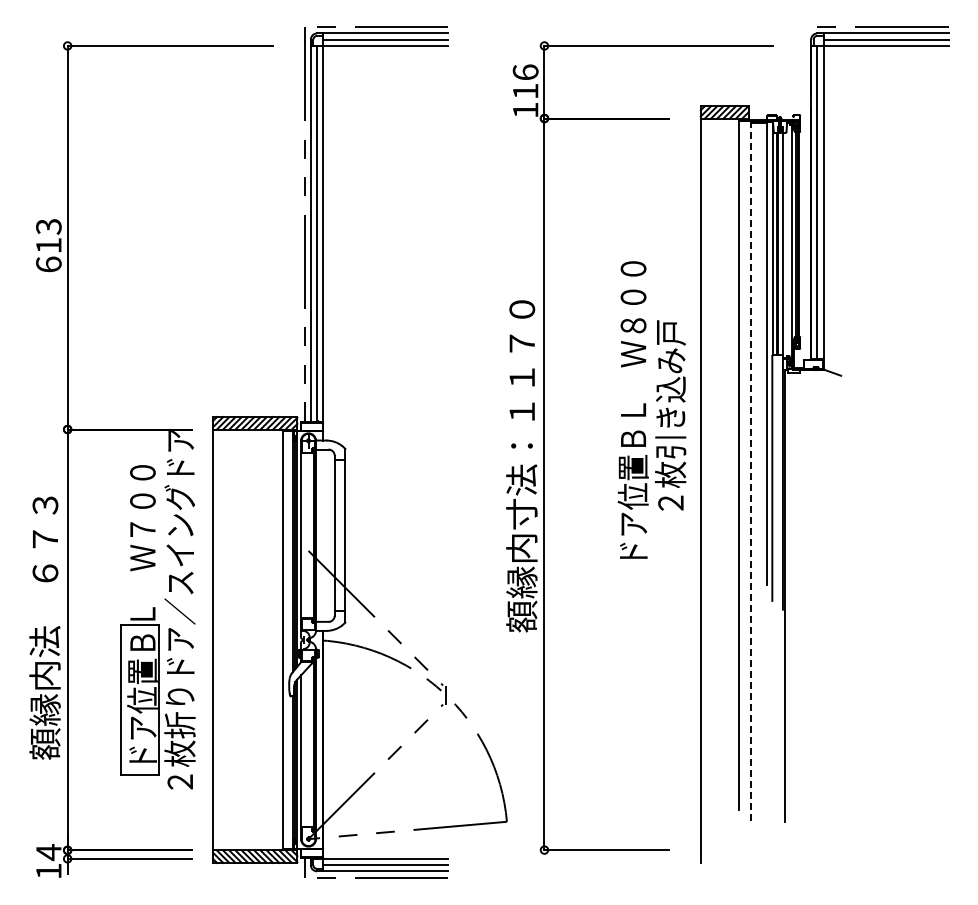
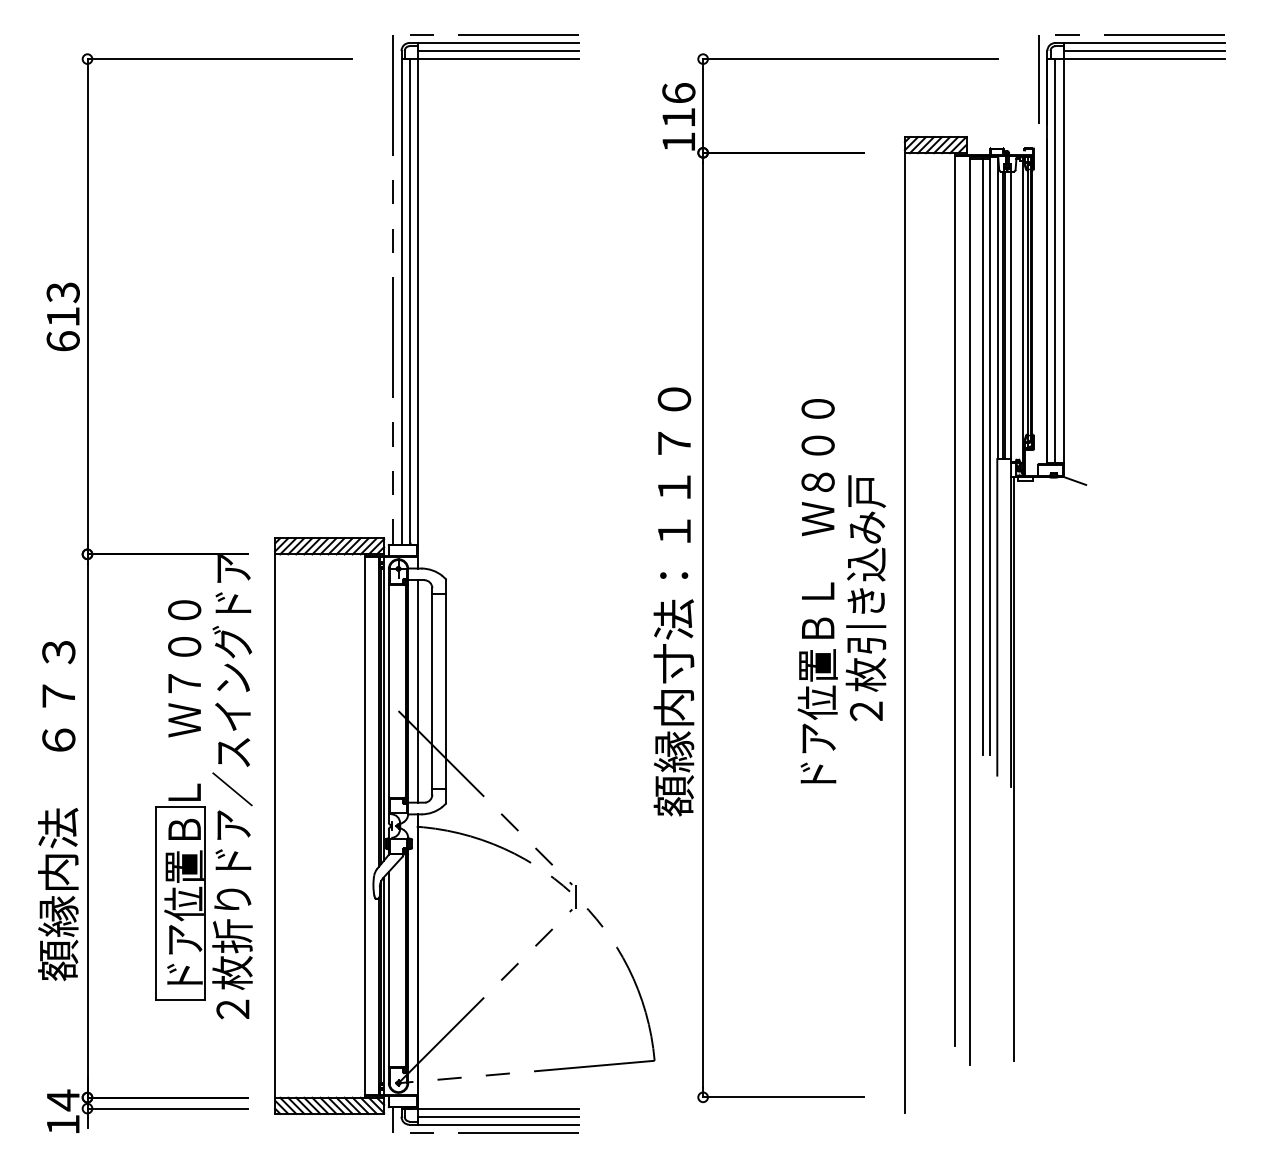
line: (804, 61) -> (1038, 79), added
line: (761, 354) -> (983, 457), added
text: (651, 409) -> (841, 590), moved
line: (750, 472) -> (969, 609), dashed -> solid
line: (323, 535) -> (417, 691), added

